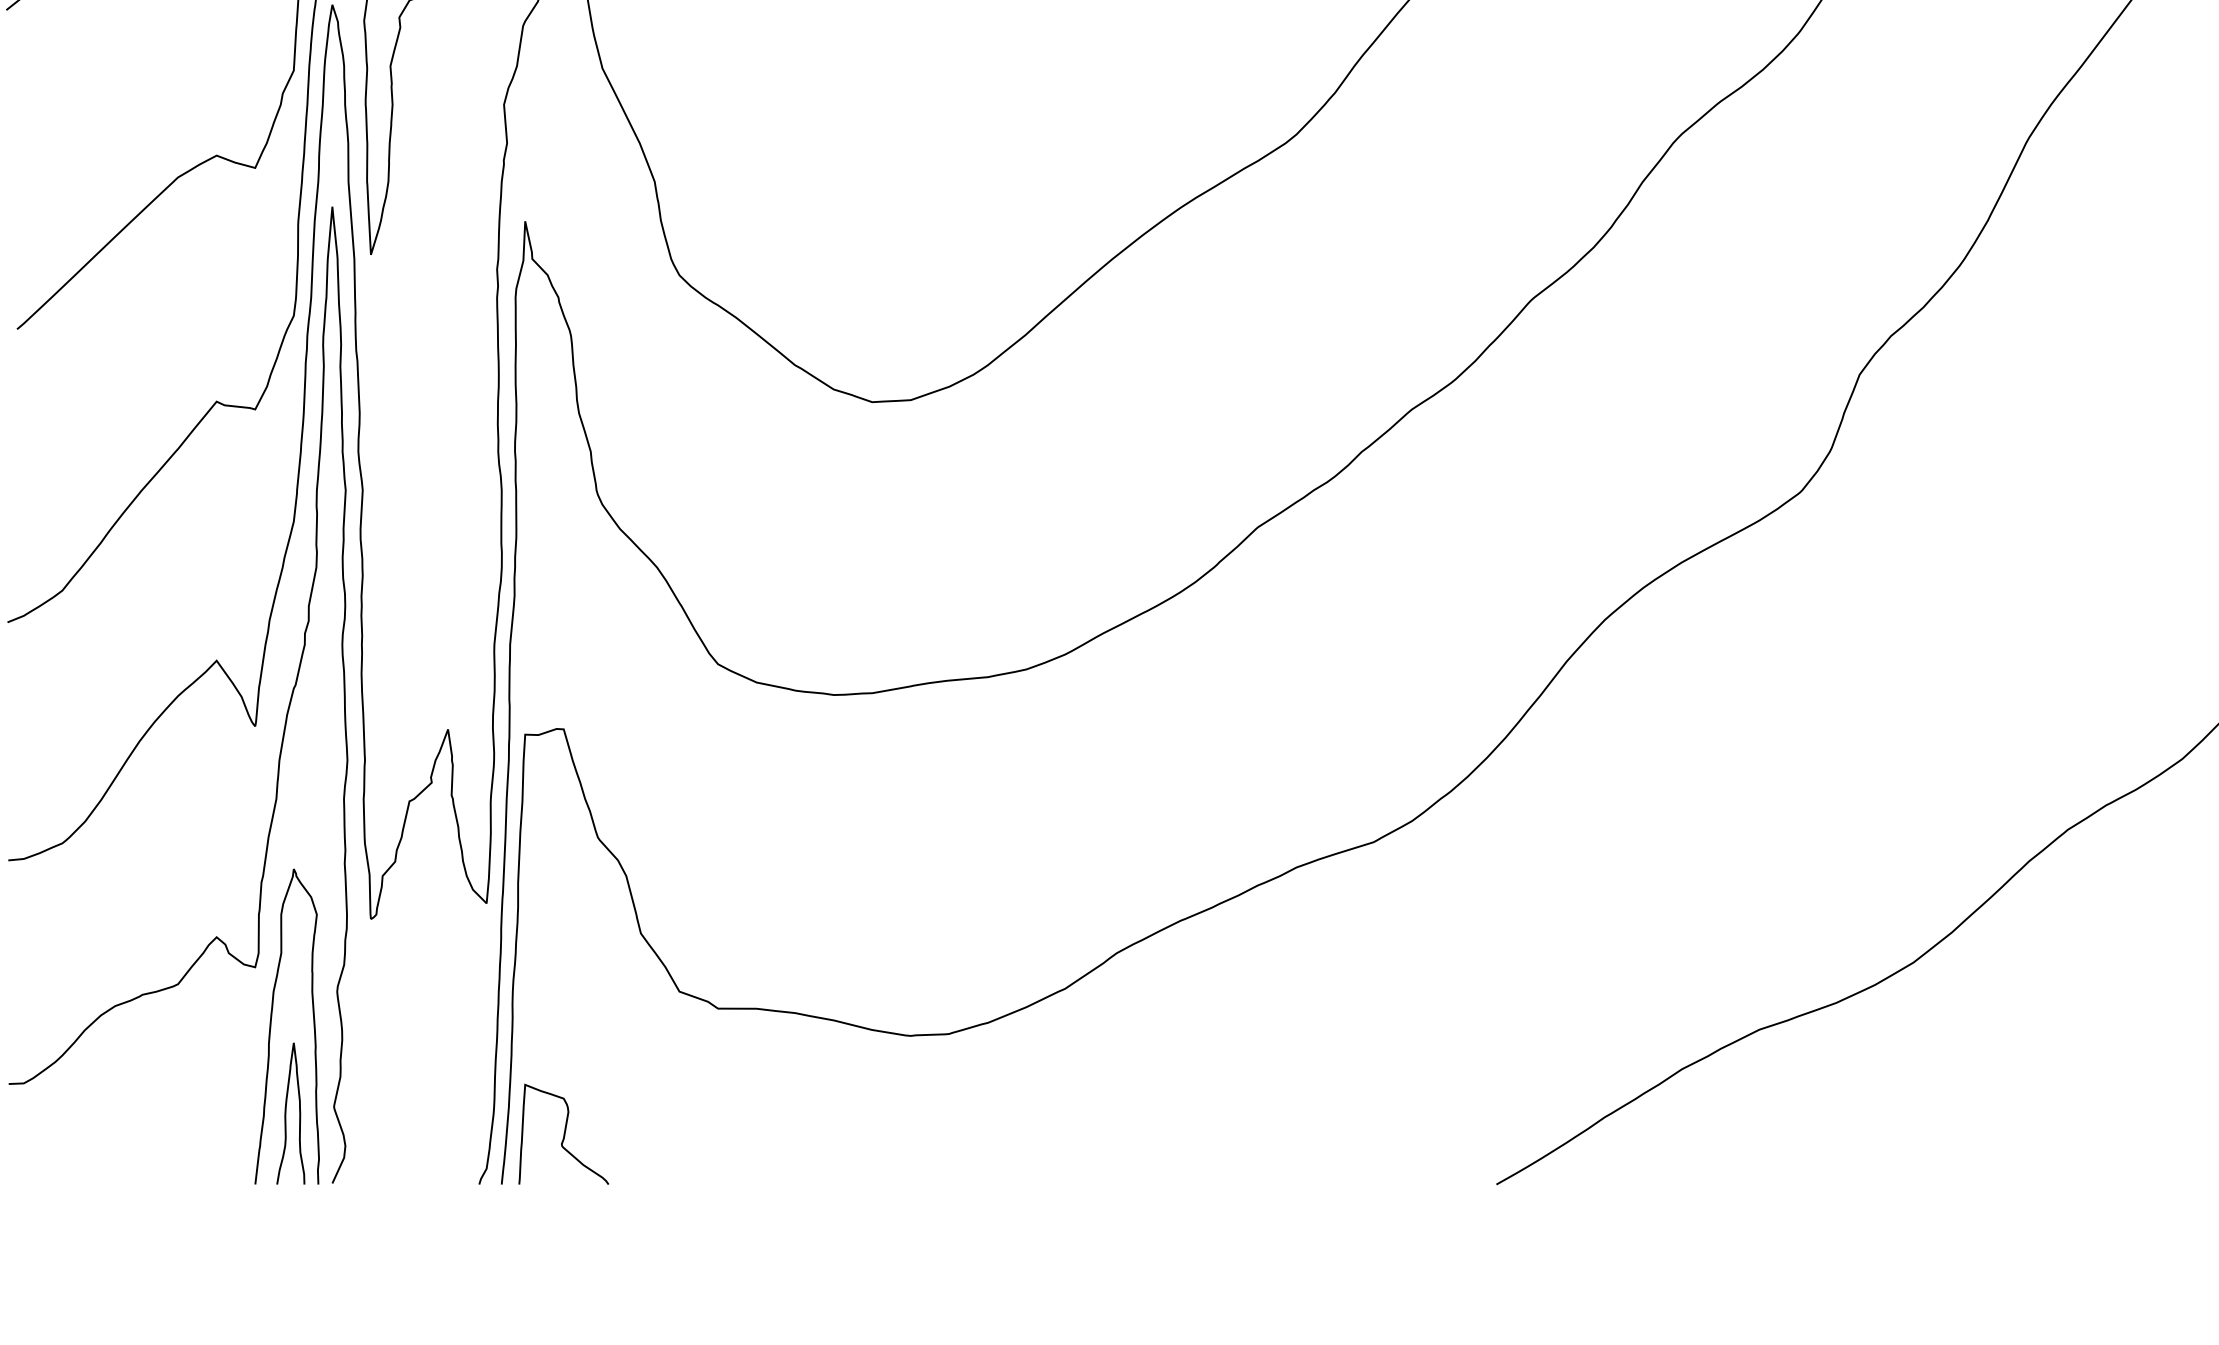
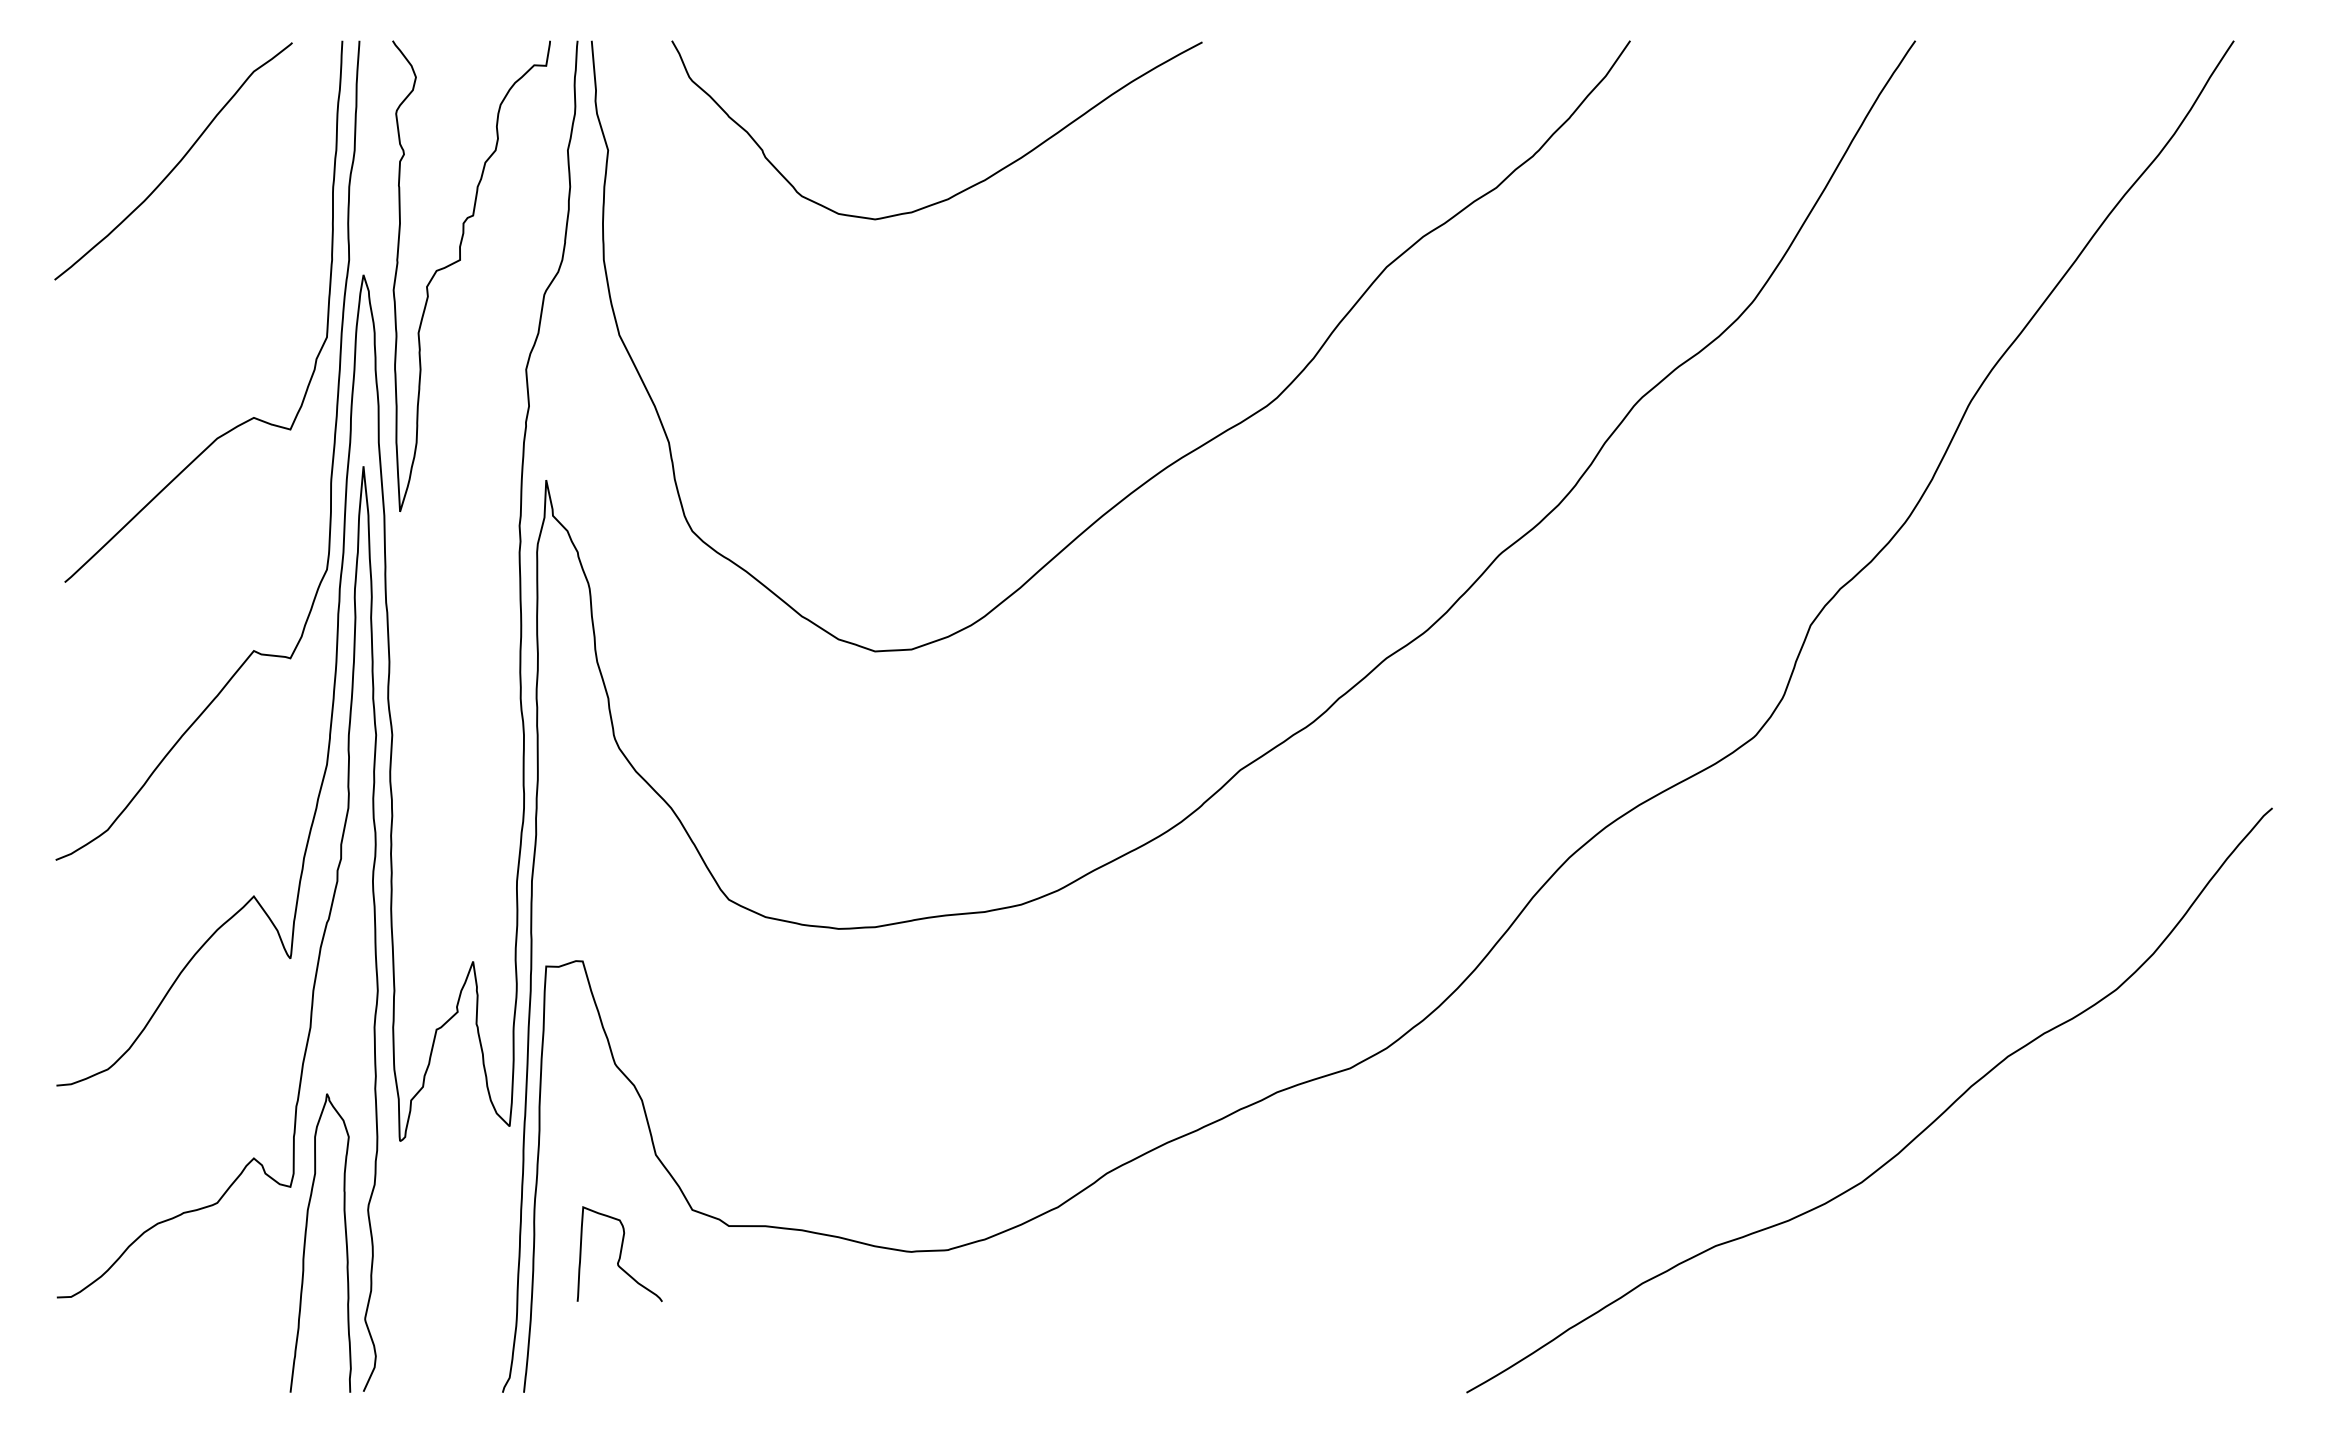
curve: (285, 1113) -> (319, 1325), removed
curve: (563, 1134) -> (619, 1254), moved

